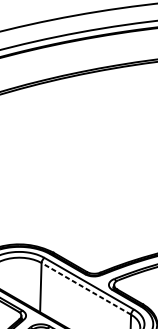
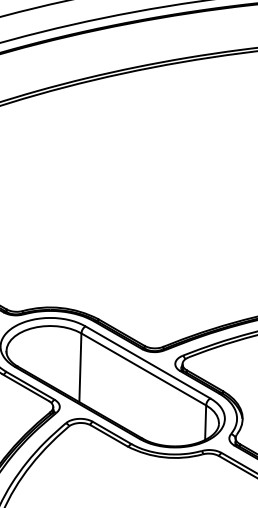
line: (86, 288) -> (143, 369), dashed -> solid

